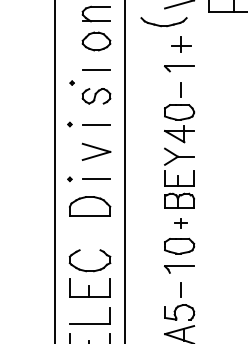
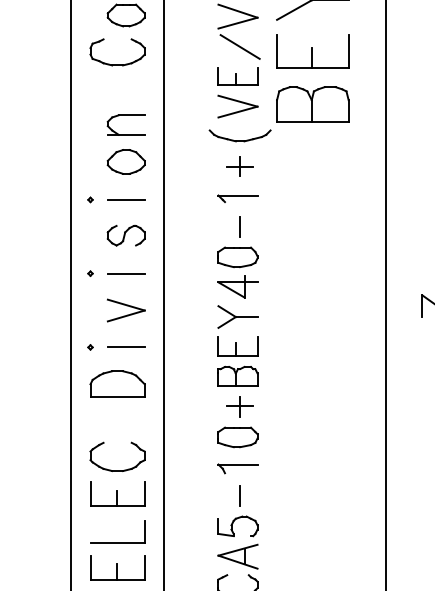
part: (163, 21) -> (239, 135), moved
part: (72, 82) -> (90, 199), moved
part: (180, 223) -> (239, 406), size x1.67

